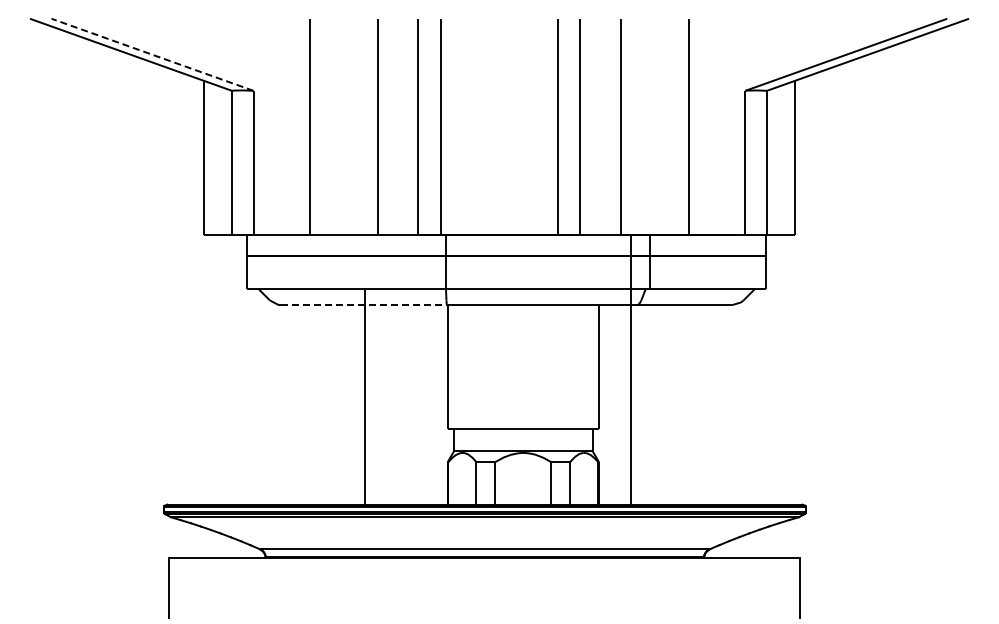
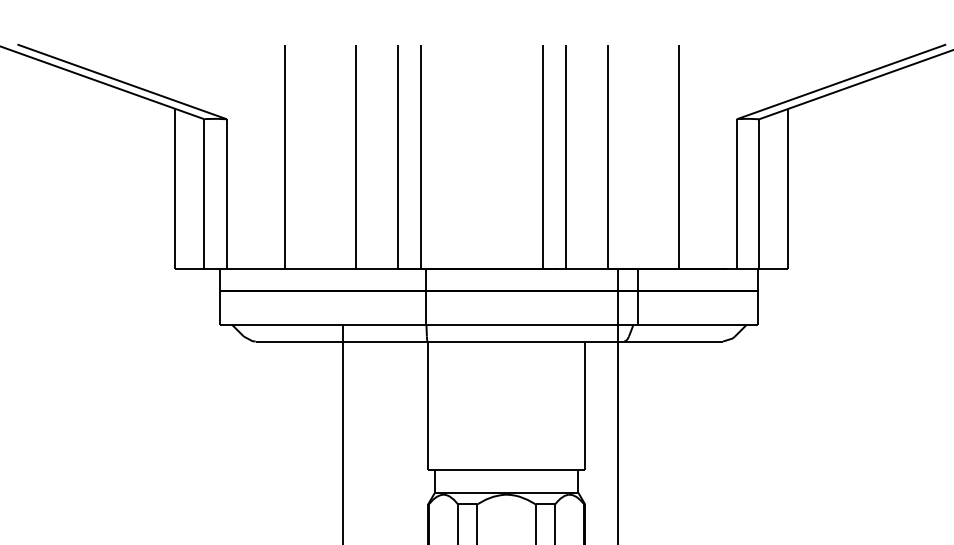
line: (152, 54) -> (122, 81), dashed -> solid
line: (364, 305) -> (341, 341), dashed -> solid

